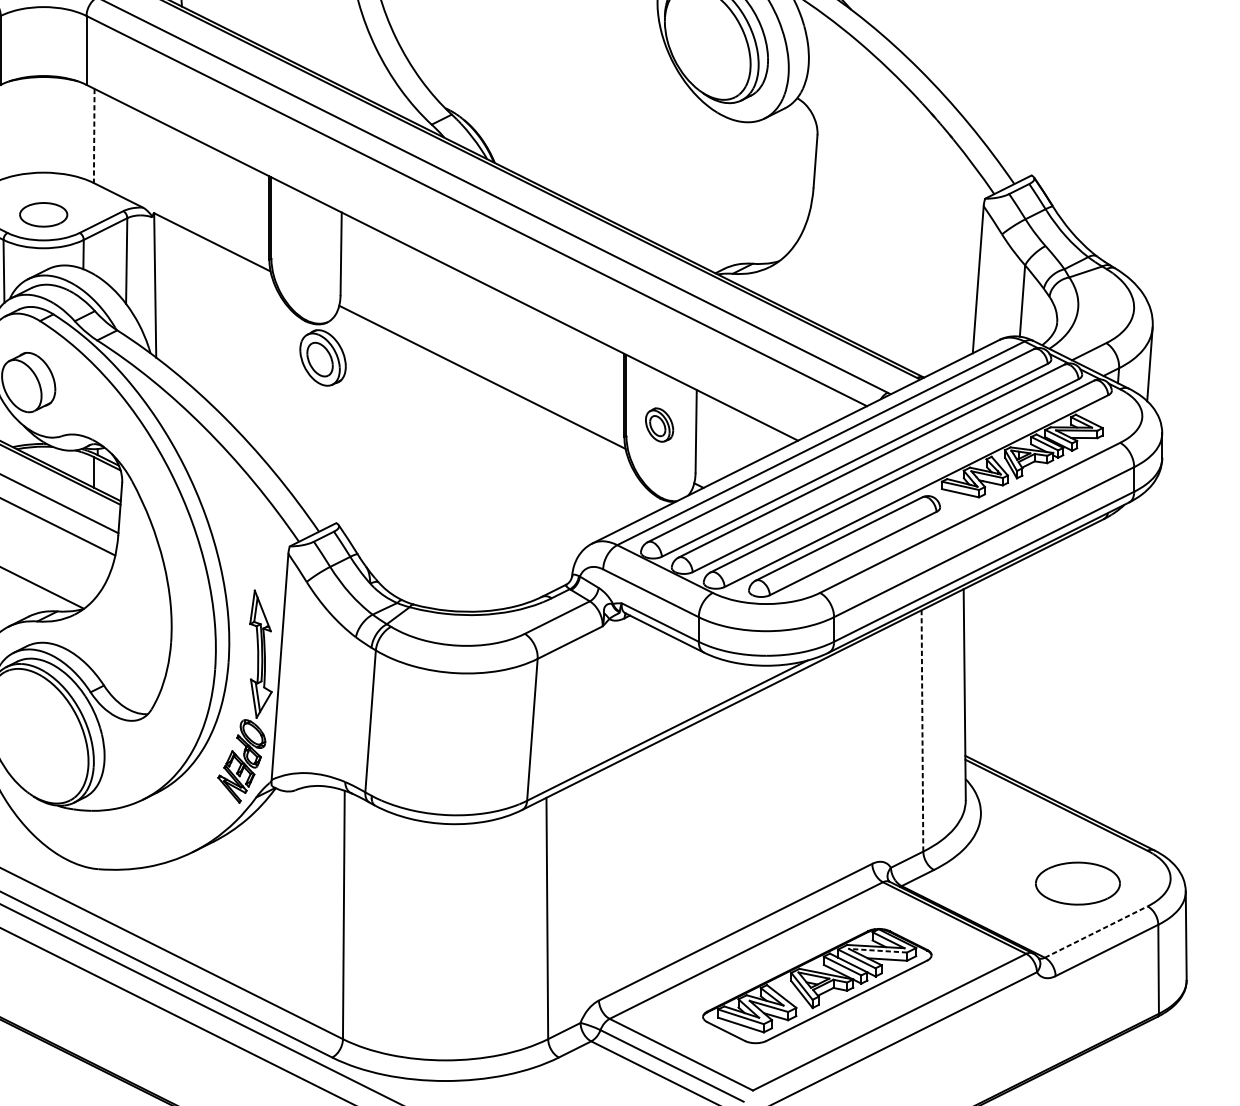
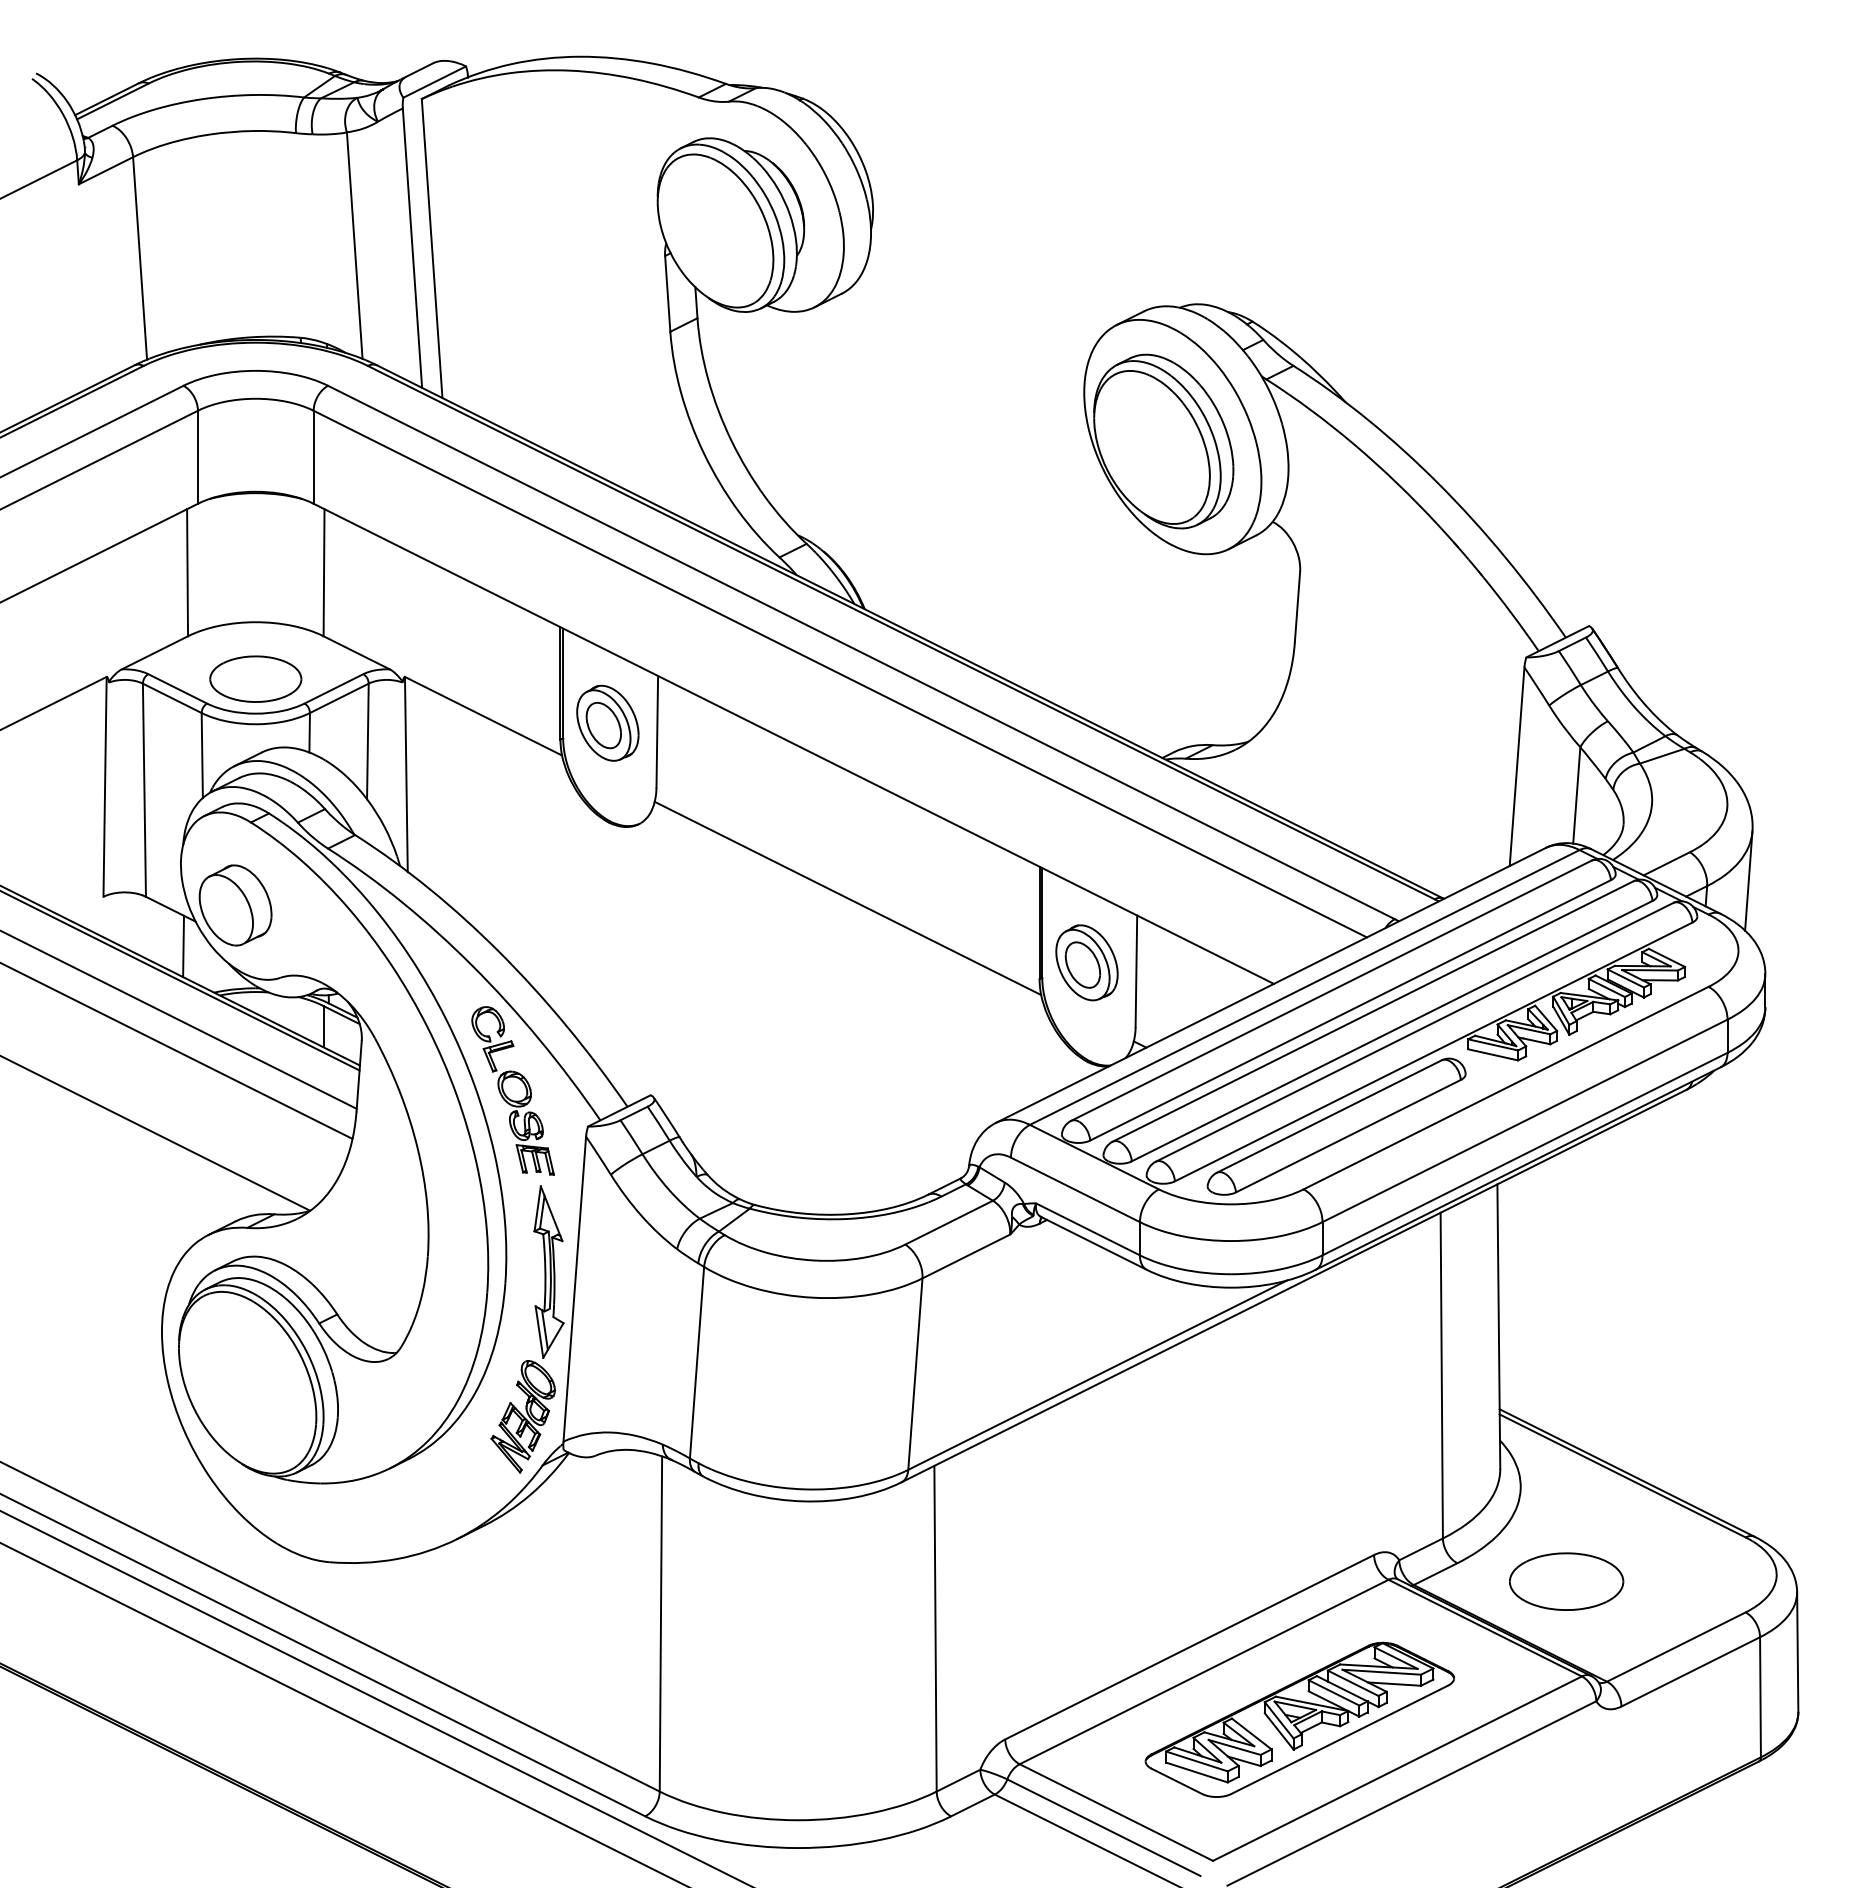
line: (94, 135) -> (324, 572), dashed -> solid
part: (43, 214) -> (255, 678), size x1.43
part: (322, 357) -> (607, 722), moved
part: (659, 424) -> (1086, 962), size x1.67
part: (233, 519) -> (512, 1090), added
line: (922, 730) -> (1441, 1375), dashed -> solid
part: (1077, 883) -> (1566, 1581), moved
line: (1096, 931) -> (1676, 1646), dashed -> solid
line: (877, 950) -> (1381, 1672), dashed -> solid

